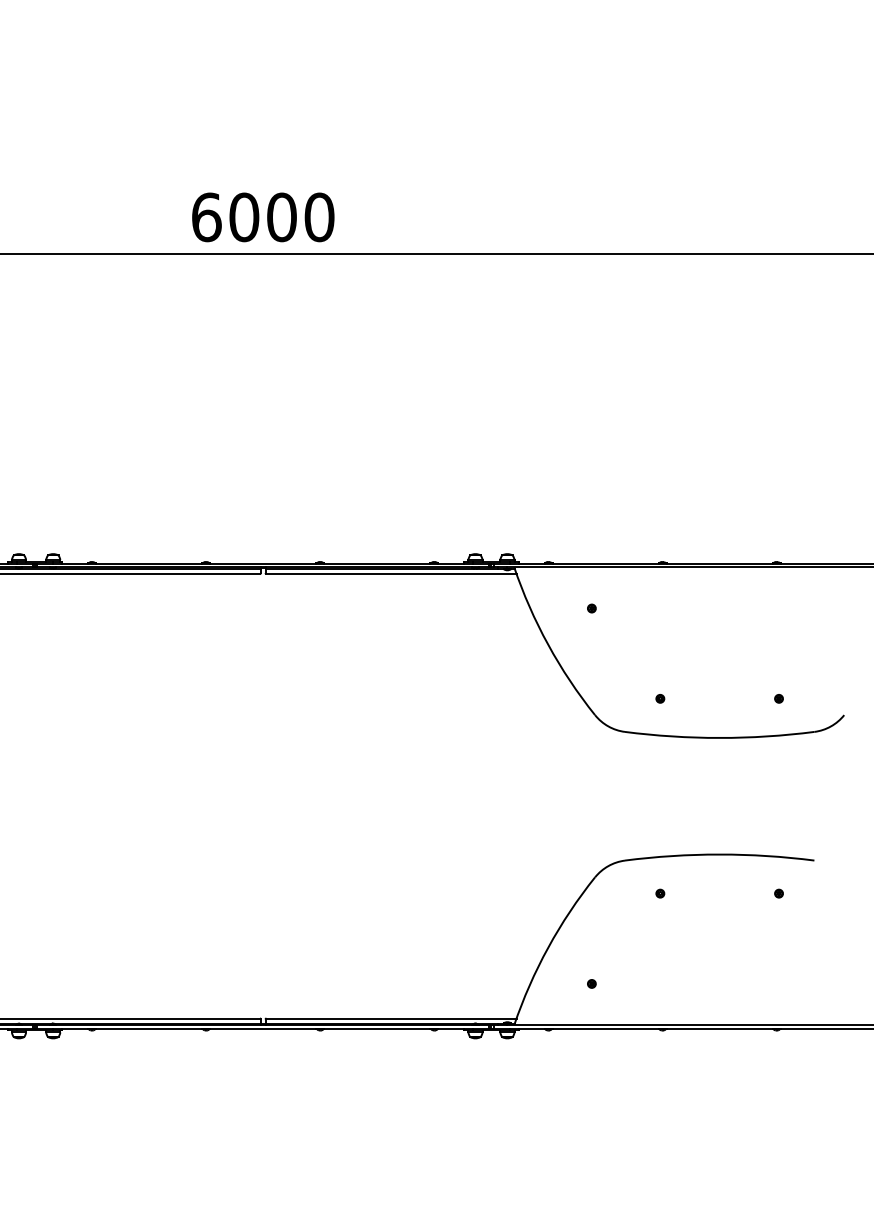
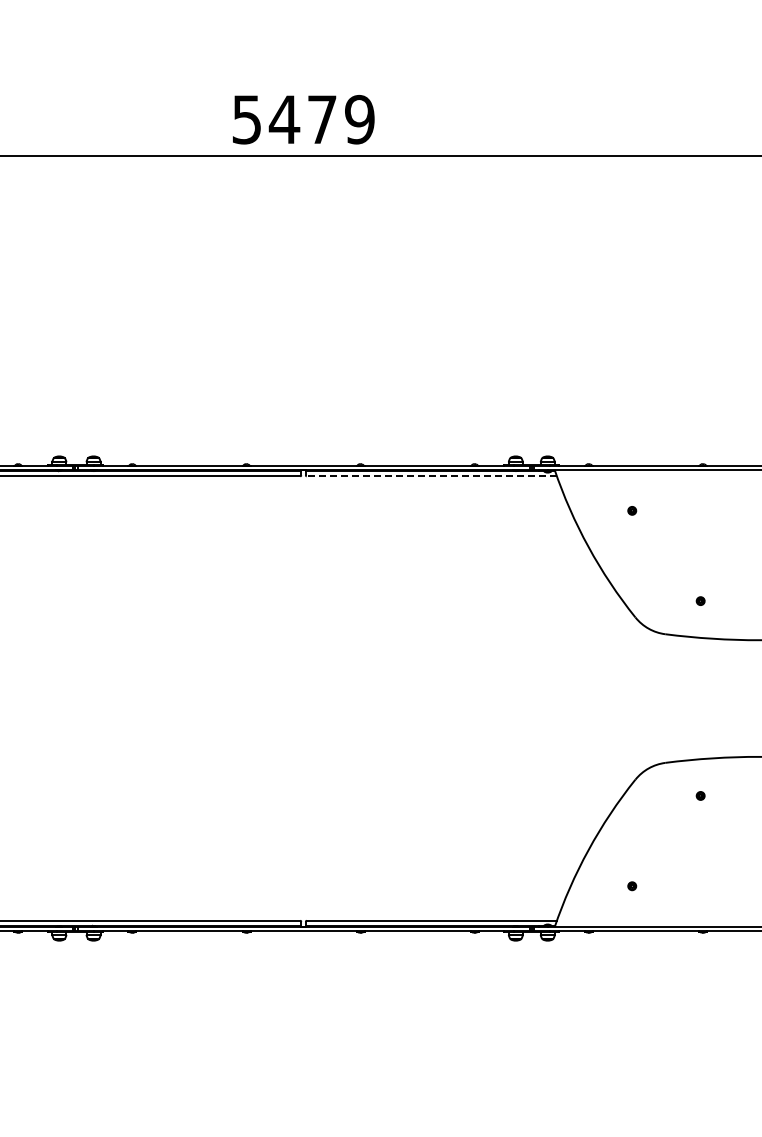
text: (263, 217) -> (303, 119), 6000 -> 5479
line: (391, 574) -> (431, 476), solid -> dashed

